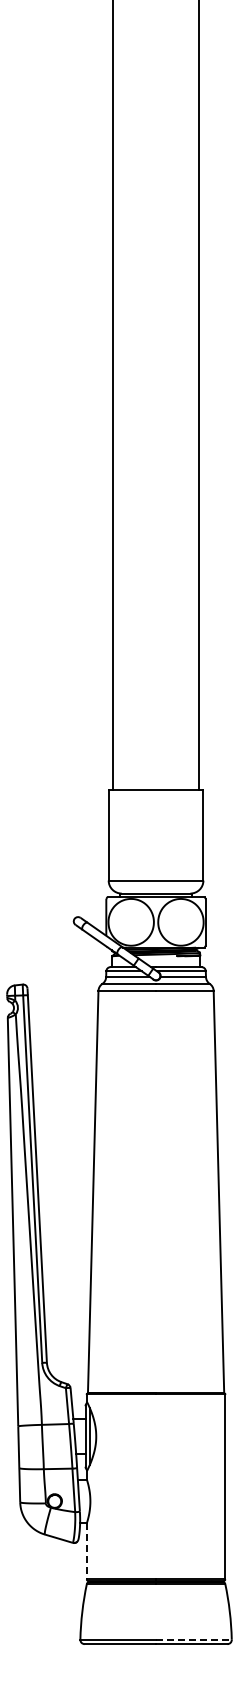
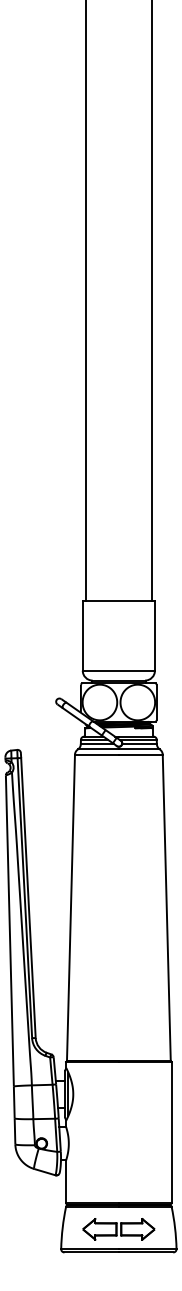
line: (86, 1551) -> (65, 1181), dashed -> solid
part: (155, 1613) -> (118, 1229), added
line: (193, 1639) -> (147, 1248), dashed -> solid

